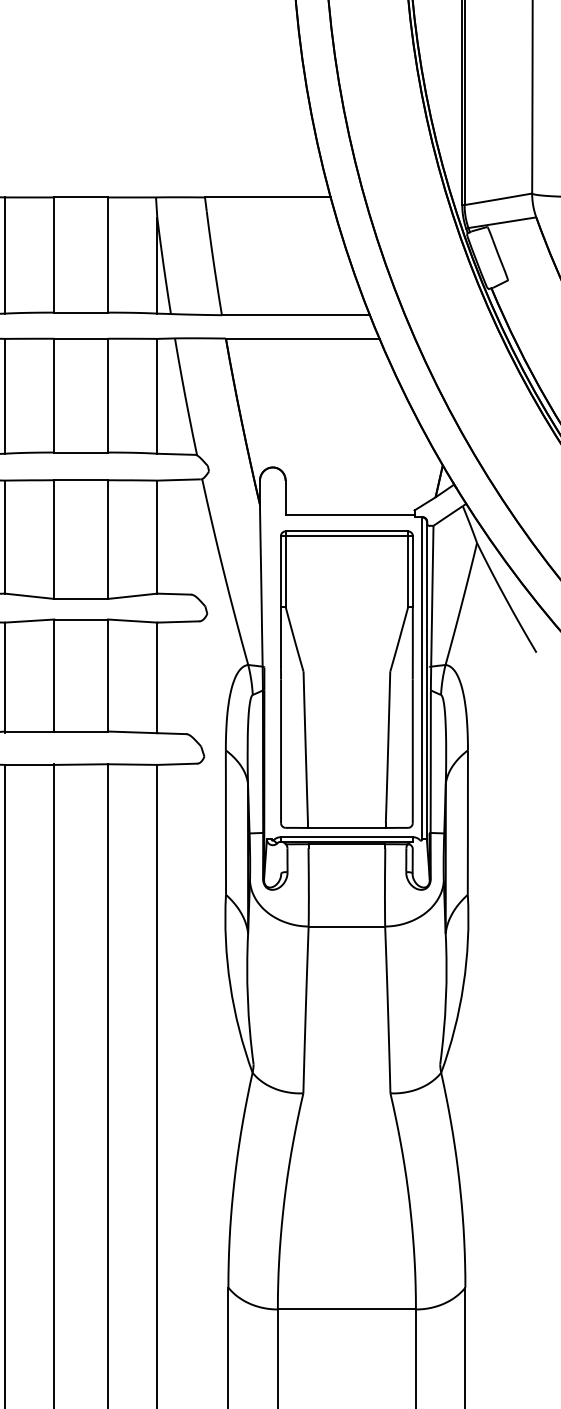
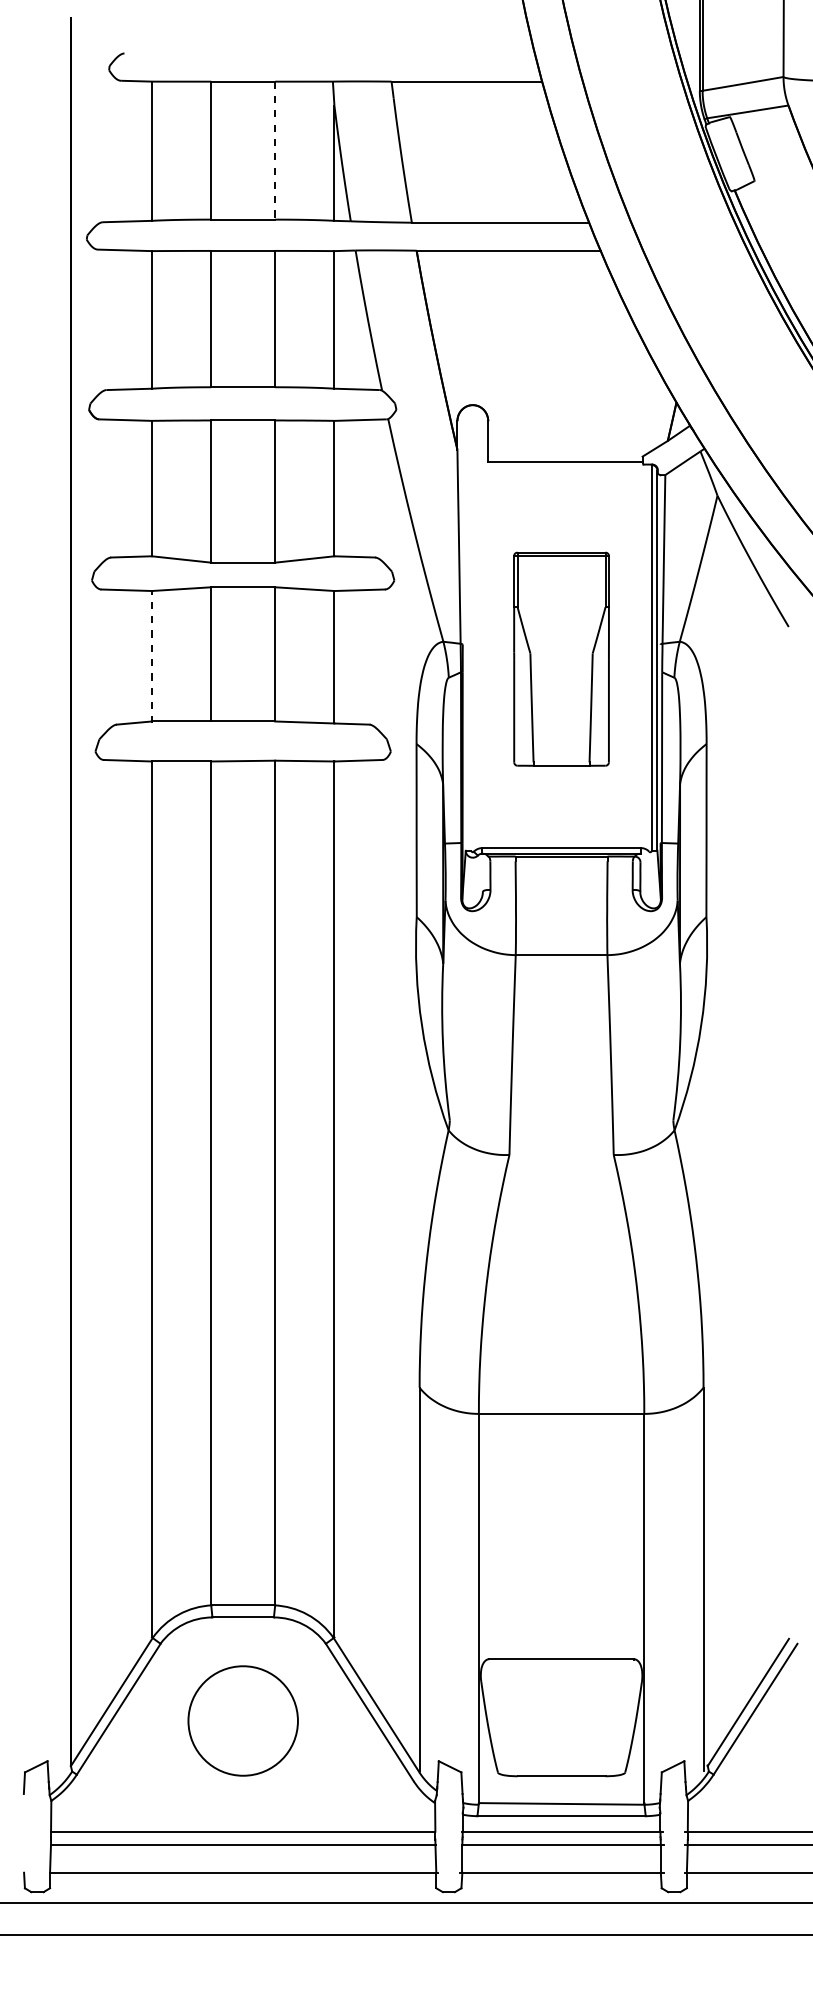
line: (108, 254) -> (275, 150), solid -> dashed
line: (4, 677) -> (151, 656), solid -> dashed
part: (346, 678) -> (561, 658), size x0.6

